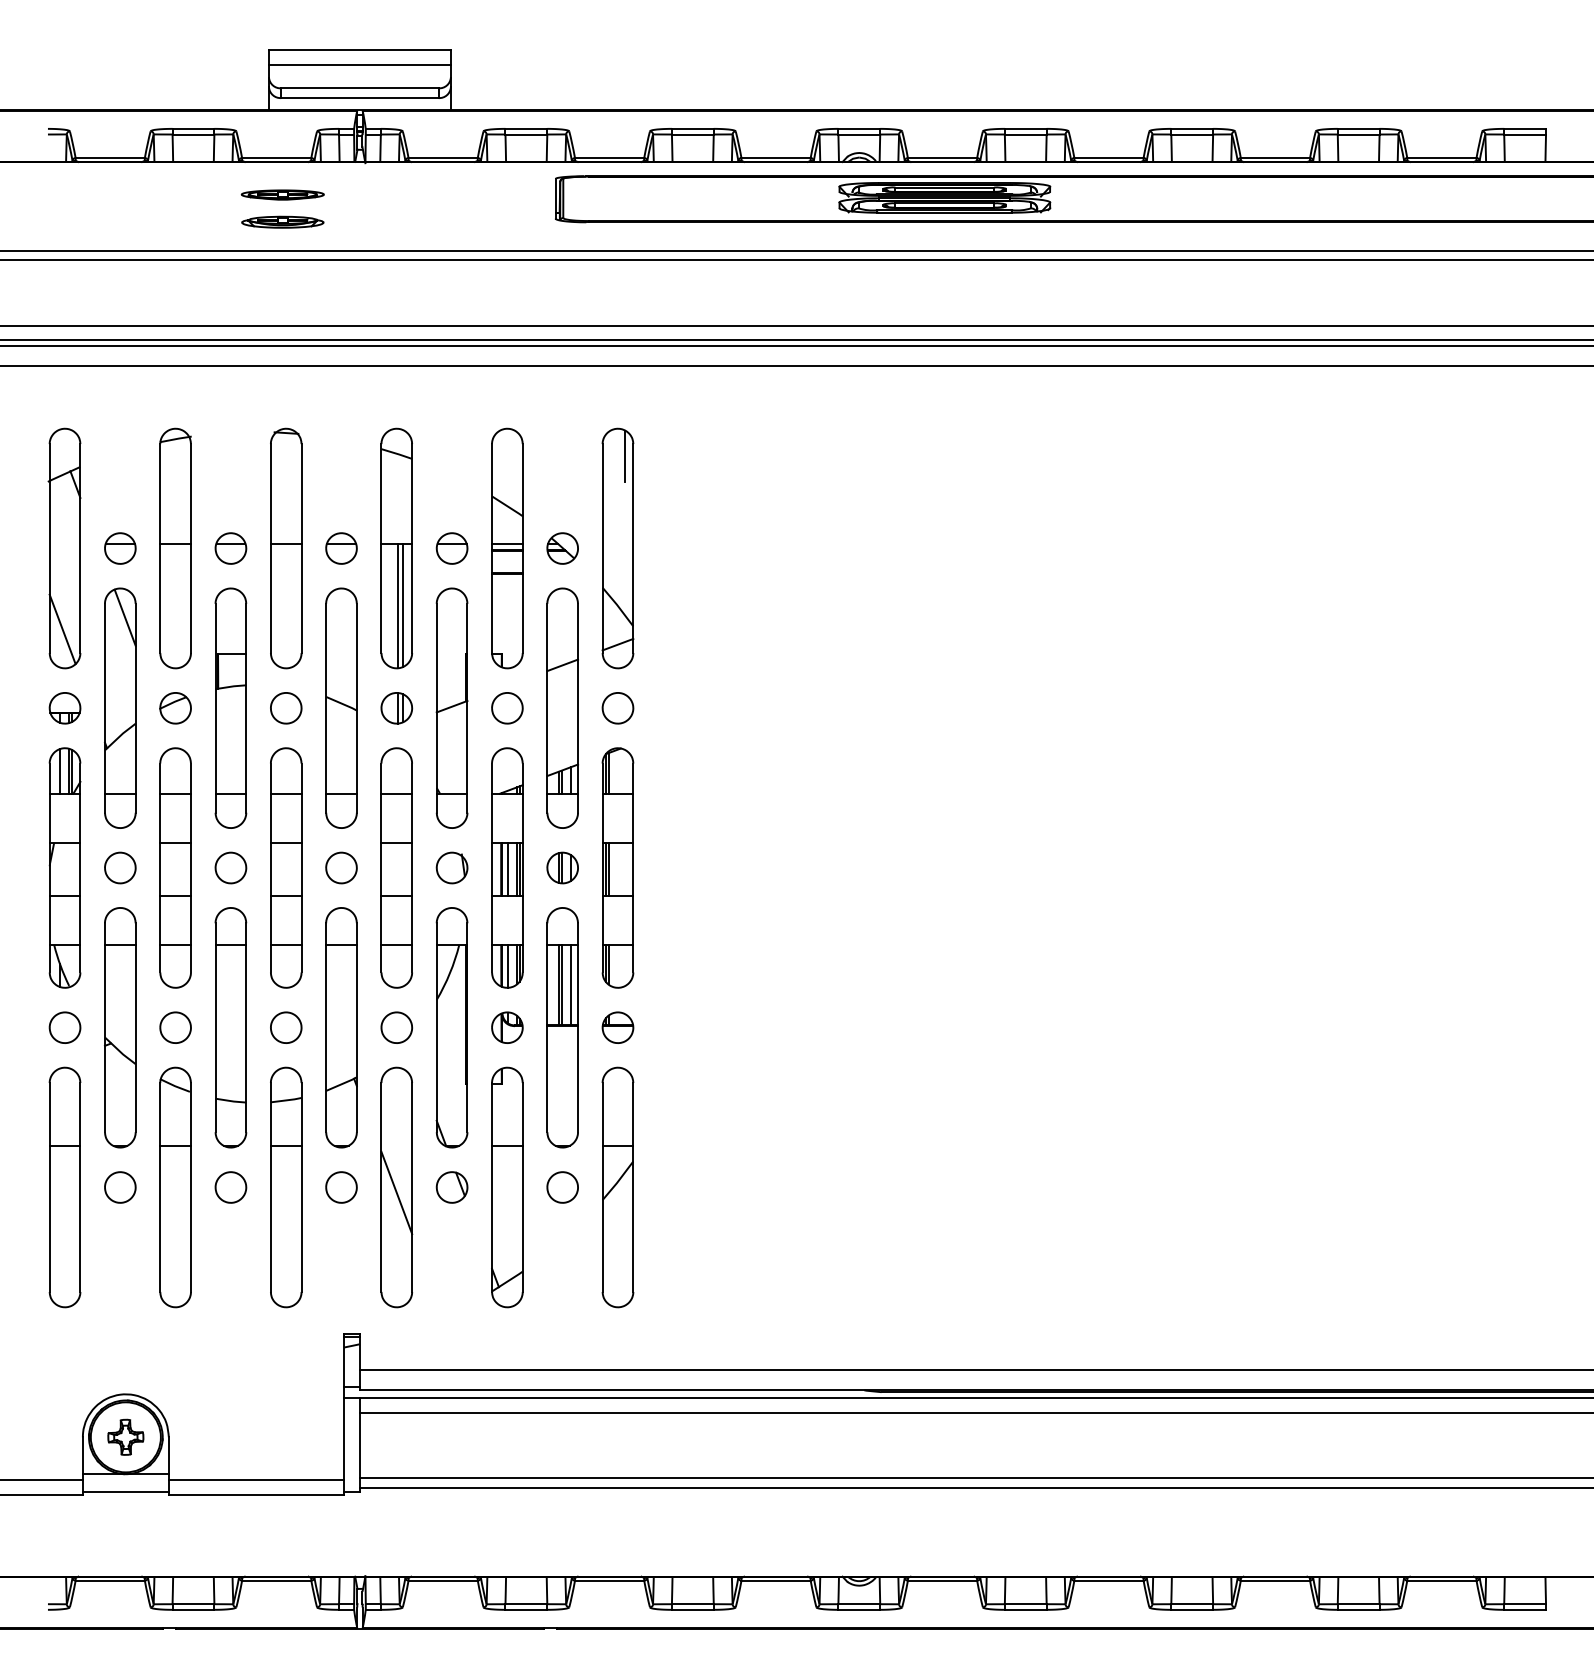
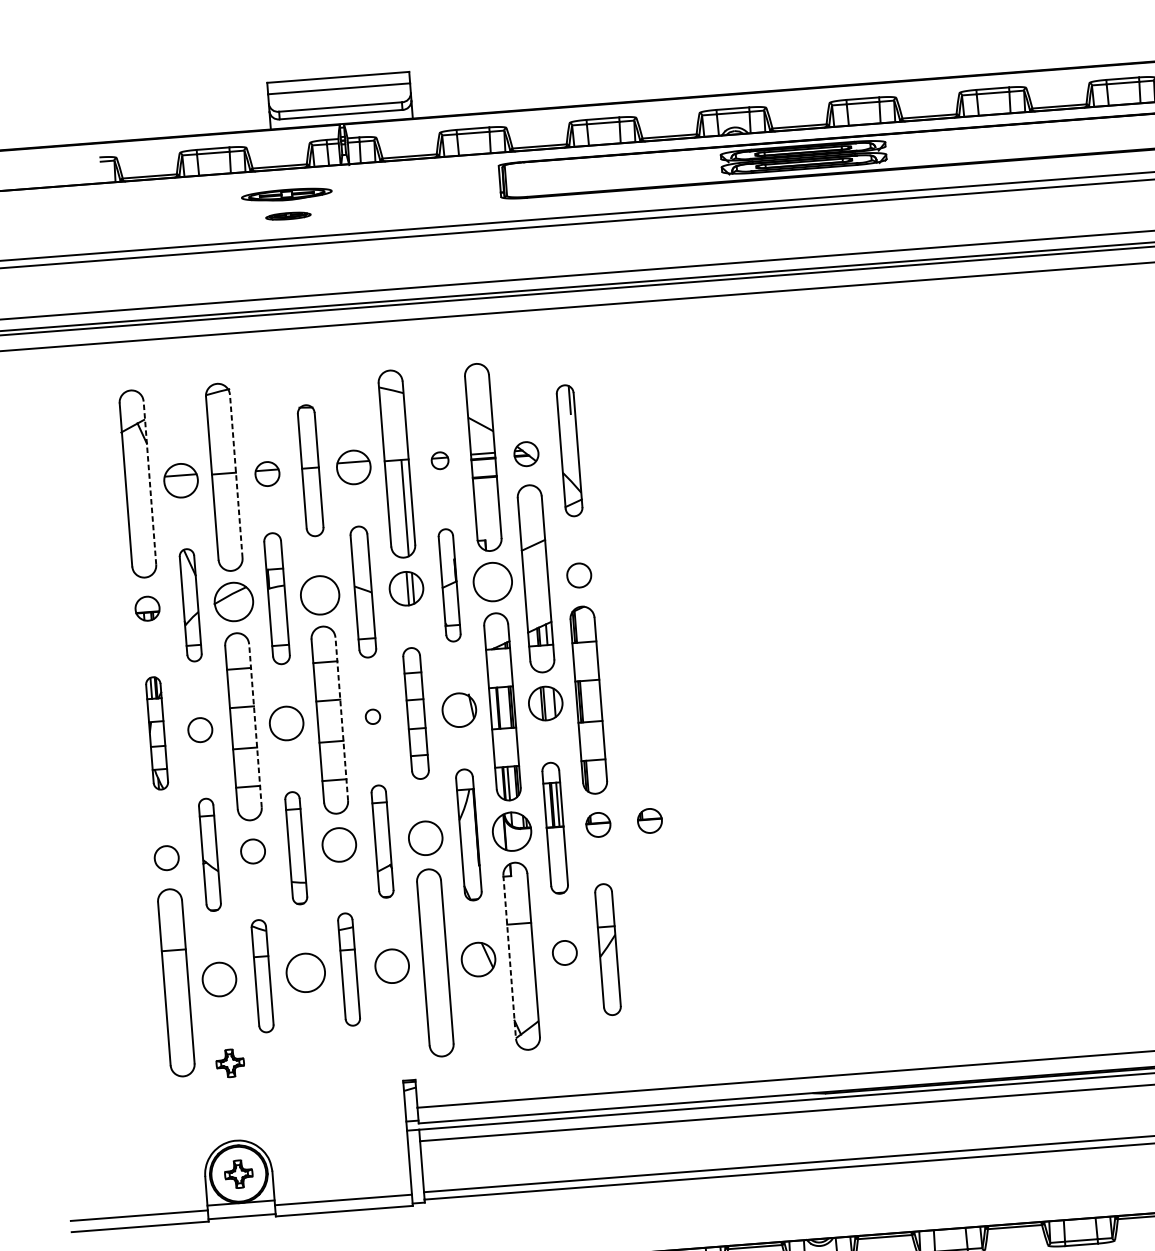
part: (282, 194) -> (286, 194), size x1.4
part: (282, 221) -> (288, 215), size x0.7
line: (80, 548) -> (150, 483), solid -> dashed
part: (120, 548) -> (181, 480), size x1.4
line: (191, 548) -> (236, 476), solid -> dashed
part: (286, 548) -> (310, 470), size x0.7
part: (341, 548) -> (353, 467), size x1.4
part: (451, 548) -> (439, 460), size x0.7
part: (617, 548) -> (569, 450), size x0.7
line: (397, 605) -> (400, 508), removed
line: (62, 629) -> (140, 547), removed
part: (120, 707) -> (190, 604), size x0.6
part: (230, 707) -> (276, 598), size x0.7
part: (341, 707) -> (363, 591), size x0.7
part: (451, 707) -> (449, 584), size x0.6
part: (175, 708) -> (233, 602), size x1.6
part: (286, 708) -> (320, 595), size x1.6
part: (396, 708) -> (406, 588), size x1.4
part: (507, 708) -> (492, 582), size x1.6
part: (64, 867) -> (156, 733), size x0.6
line: (191, 867) -> (255, 725), solid -> dashed
part: (230, 867) -> (286, 723), size x1.4
line: (301, 867) -> (341, 718), solid -> dashed
part: (341, 867) -> (372, 716), size x0.6
part: (396, 867) -> (415, 713), size x0.7
part: (451, 867) -> (458, 709), size x1.4
part: (562, 867) -> (545, 703), size x1.4
line: (507, 868) -> (502, 707), removed
part: (120, 1027) -> (210, 854), size x0.6
part: (230, 1027) -> (295, 848), size x0.6
part: (286, 1027) -> (339, 844), size x1.4
part: (341, 1027) -> (382, 841), size x0.6
part: (396, 1027) -> (425, 838), size x1.4
part: (451, 1027) -> (468, 834), size x0.7
part: (507, 1027) -> (512, 831), size x1.6
part: (562, 1027) -> (555, 828), size x0.7
part: (683, 1027) -> (649, 820), added
part: (120, 1187) -> (219, 979), size x1.4
part: (175, 1187) -> (262, 976), size x0.6
part: (230, 1187) -> (305, 972), size x1.6
part: (286, 1187) -> (349, 969), size x0.6
part: (341, 1187) -> (392, 966), size x1.4
part: (451, 1187) -> (478, 959), size x1.4
part: (617, 1187) -> (607, 949), size x0.7
line: (492, 1188) -> (510, 957), solid -> dashed
line: (396, 1192) -> (435, 966), removed
part: (125, 1294) -> (229, 1062), added

